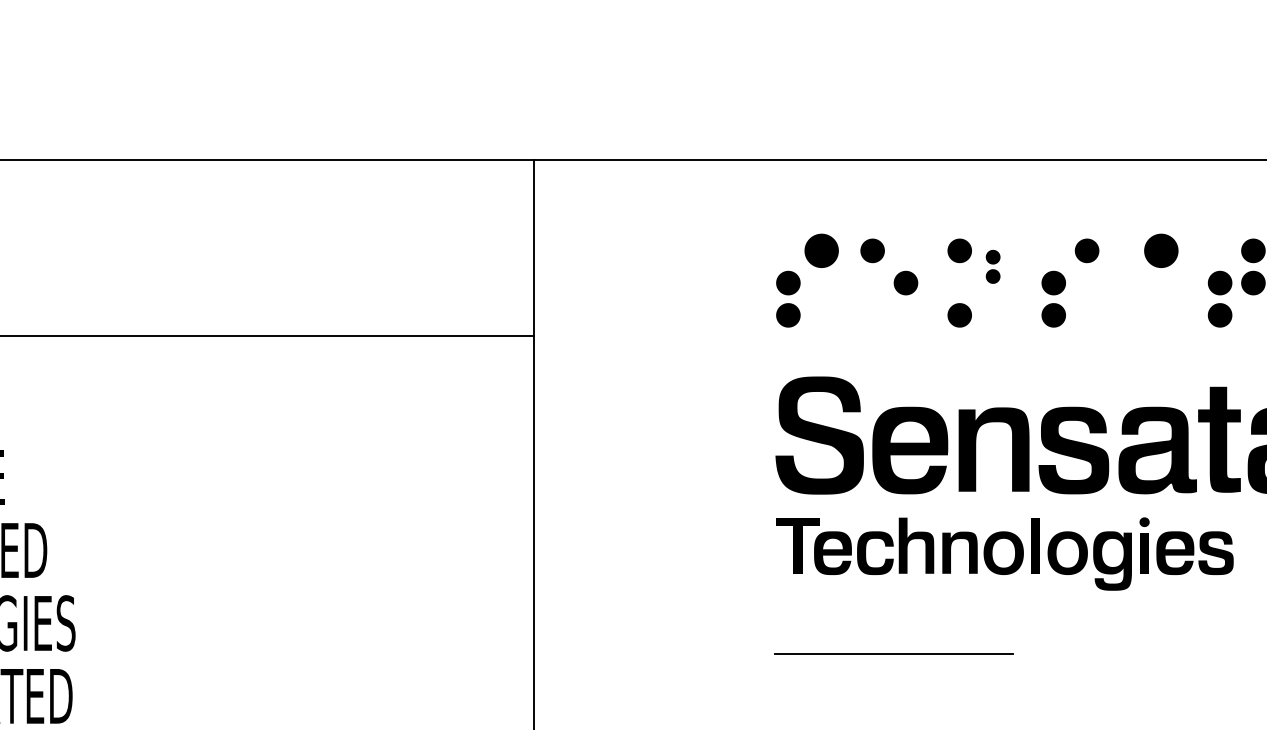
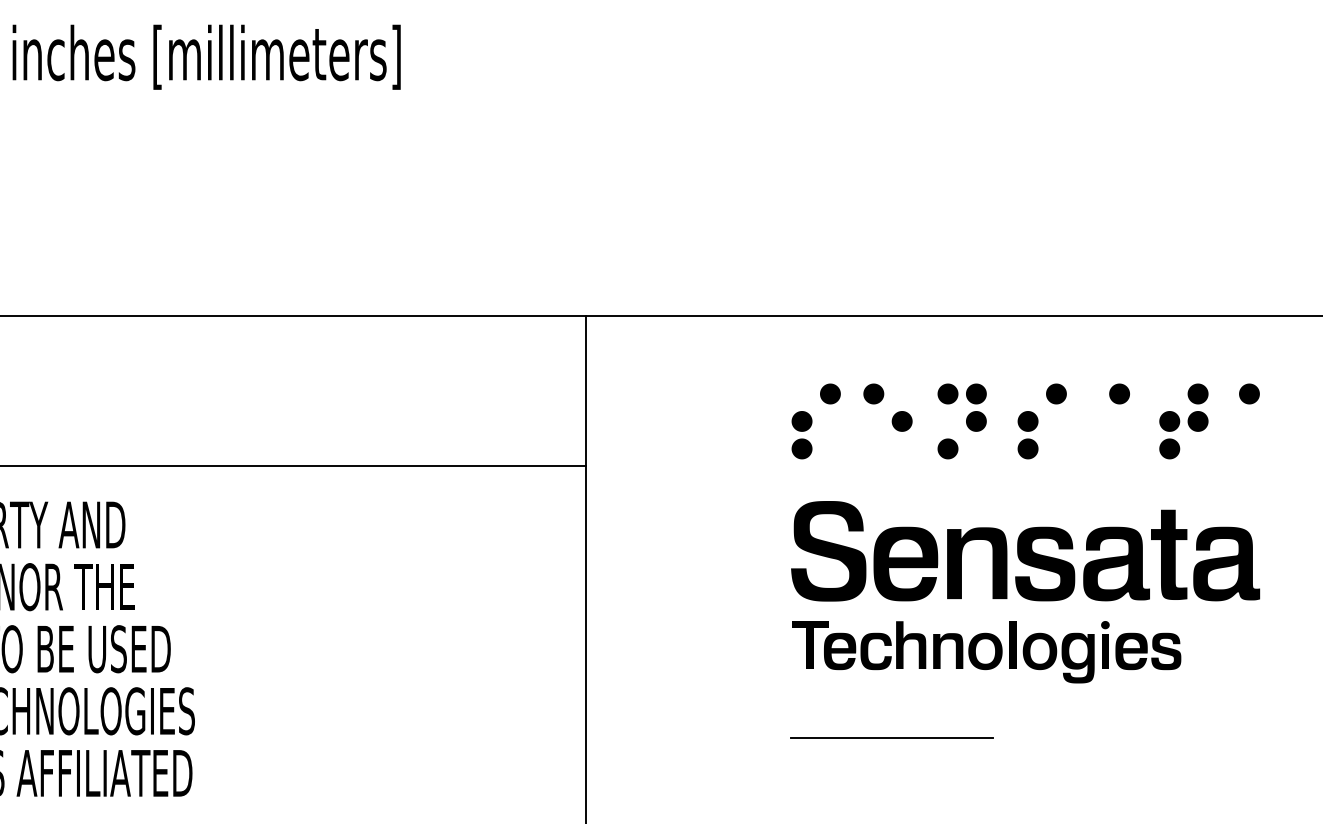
part: (821, 250) -> (830, 393), size x0.71
part: (1161, 250) -> (1119, 393), size x0.71
part: (993, 266) -> (976, 407), size x1.67

